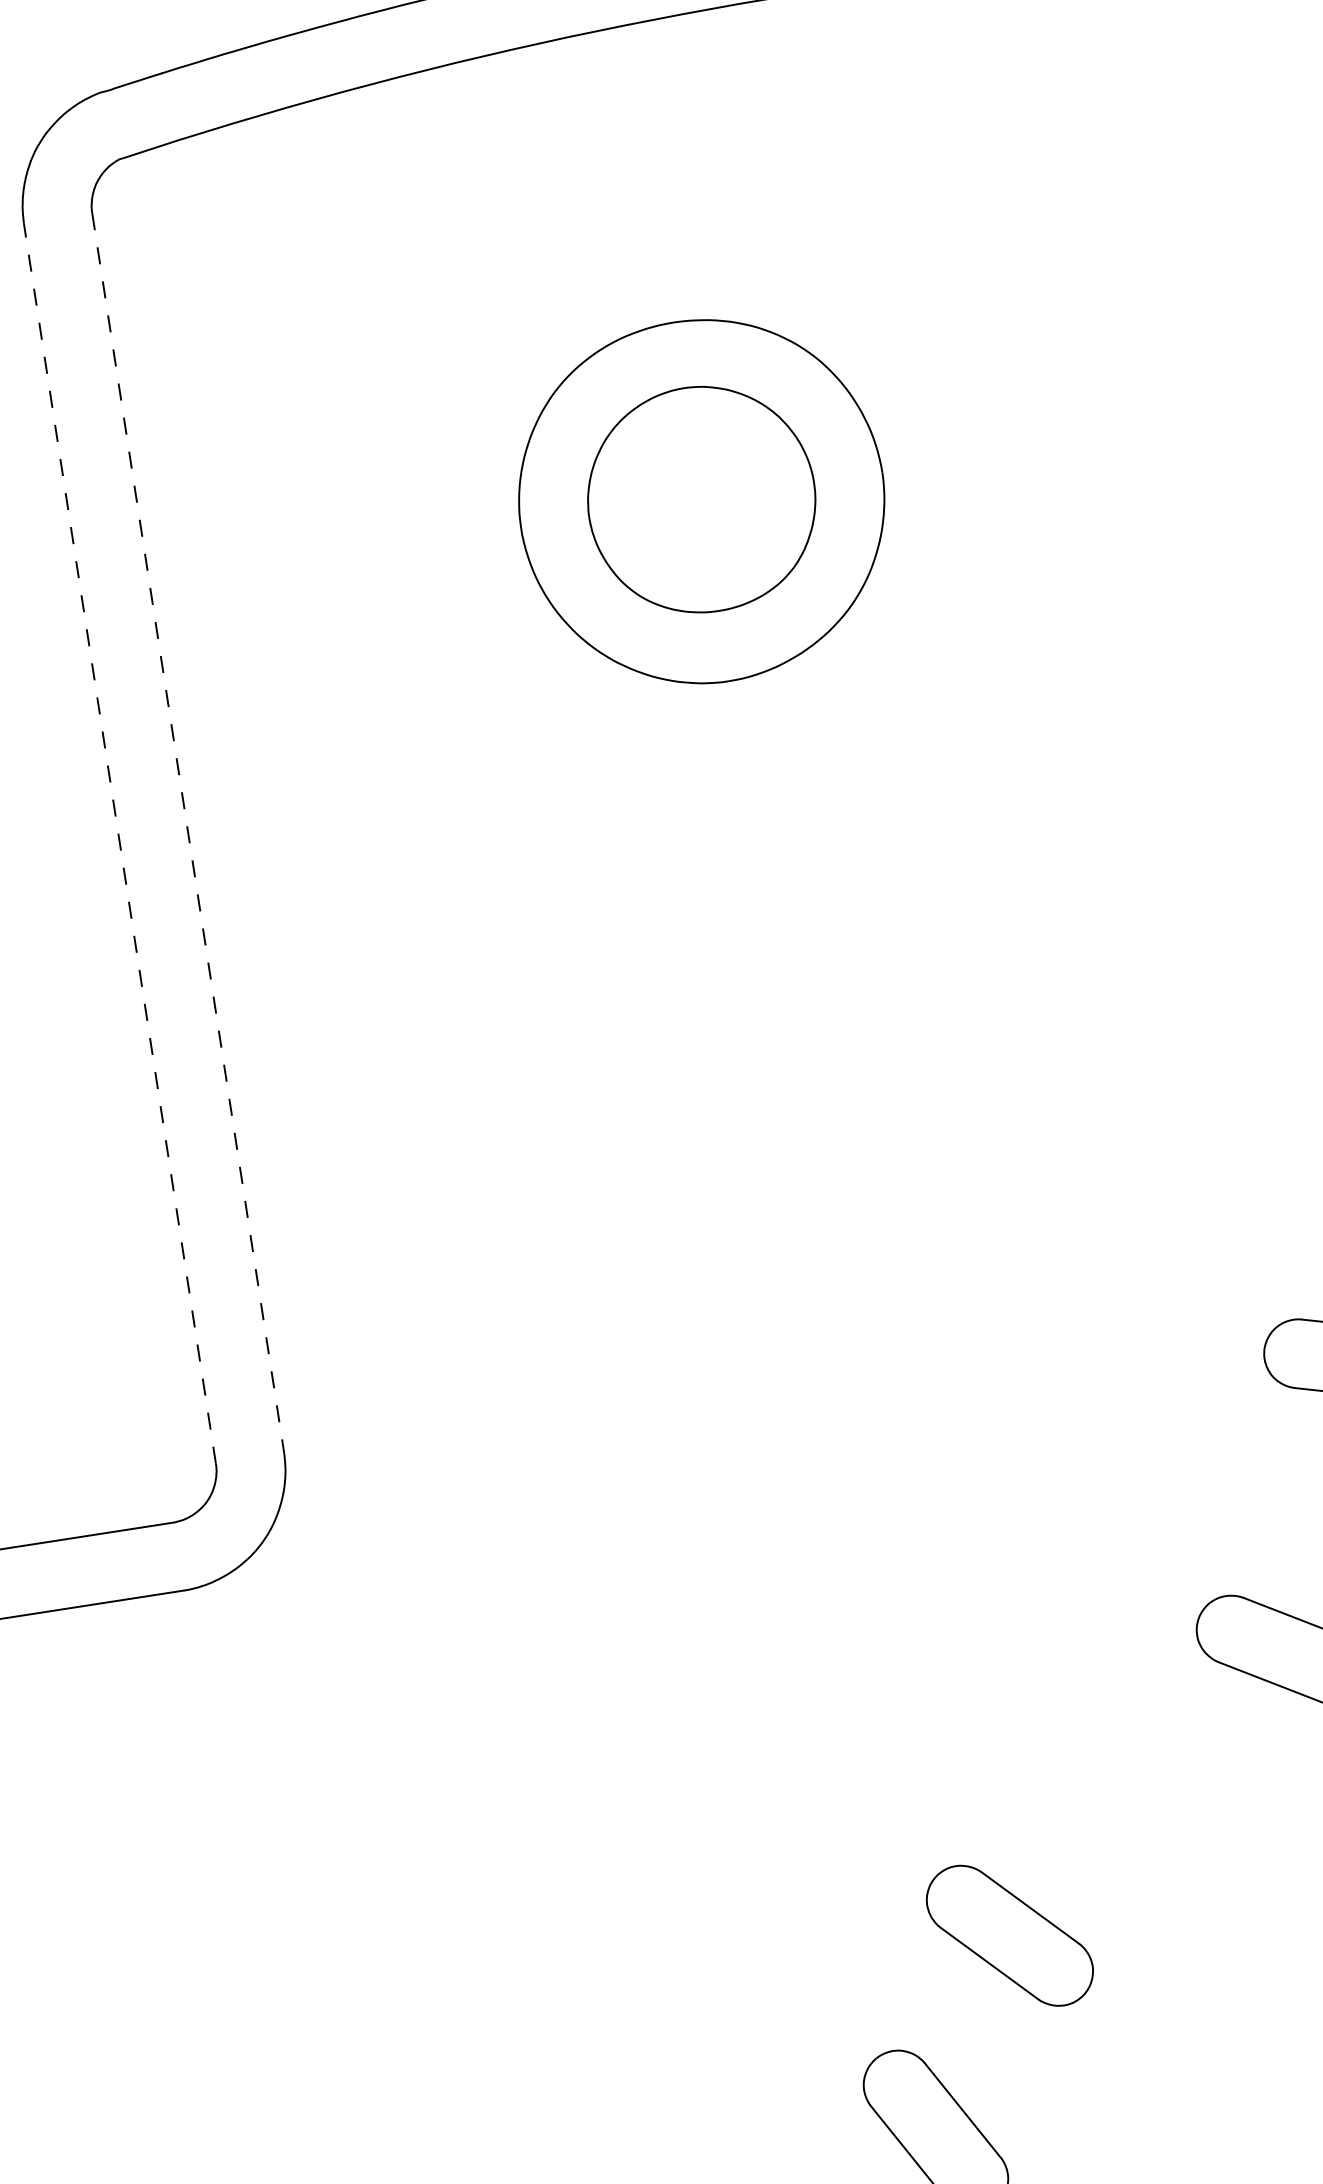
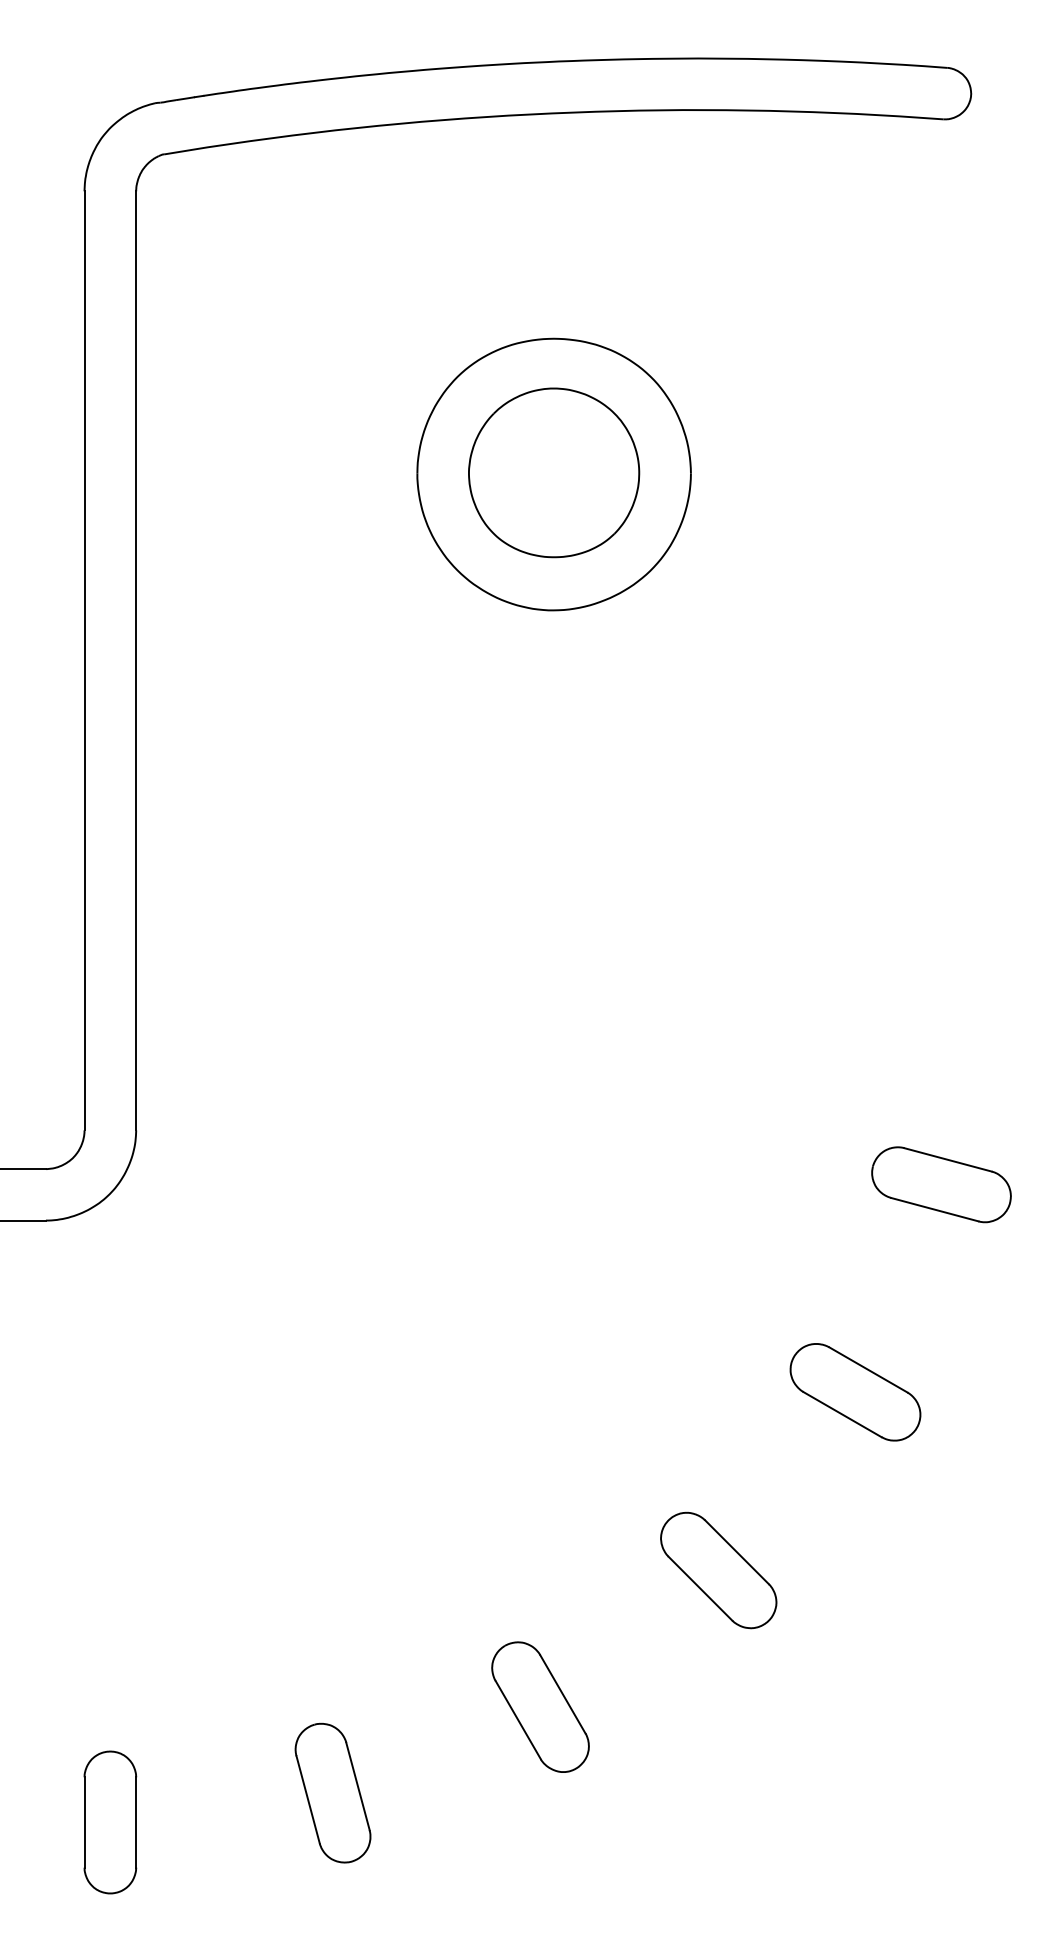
line: (188, 832) -> (136, 660), dashed -> solid
line: (119, 843) -> (84, 660), dashed -> solid
part: (1009, 1935) -> (718, 1570), moved

